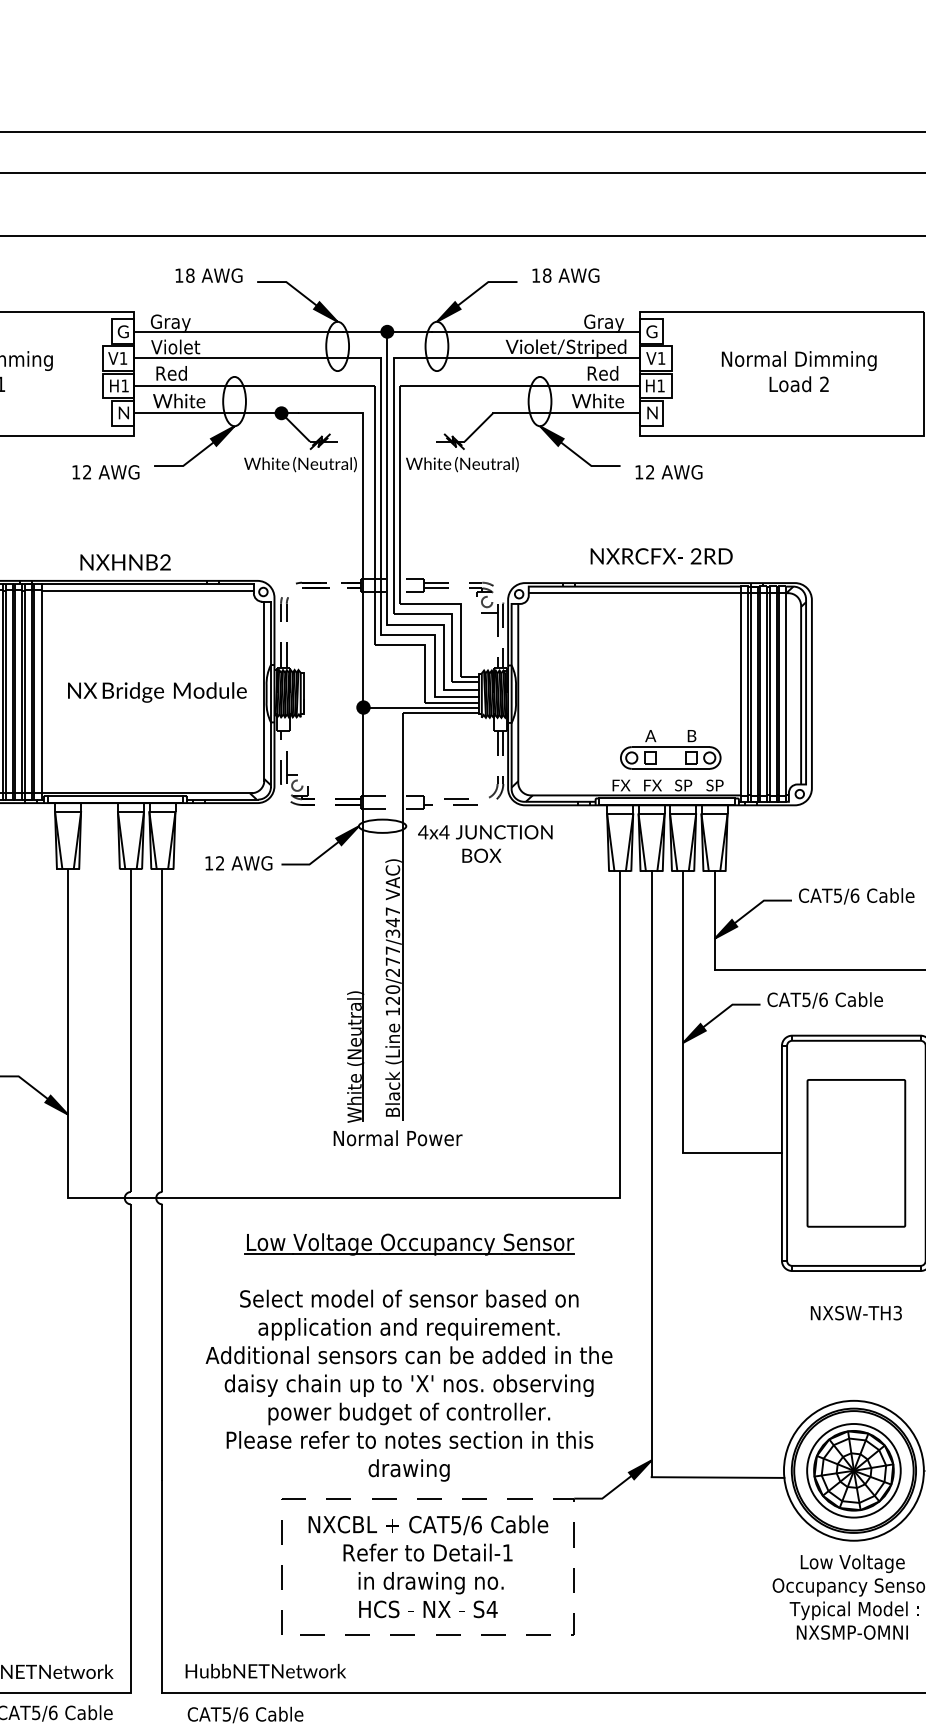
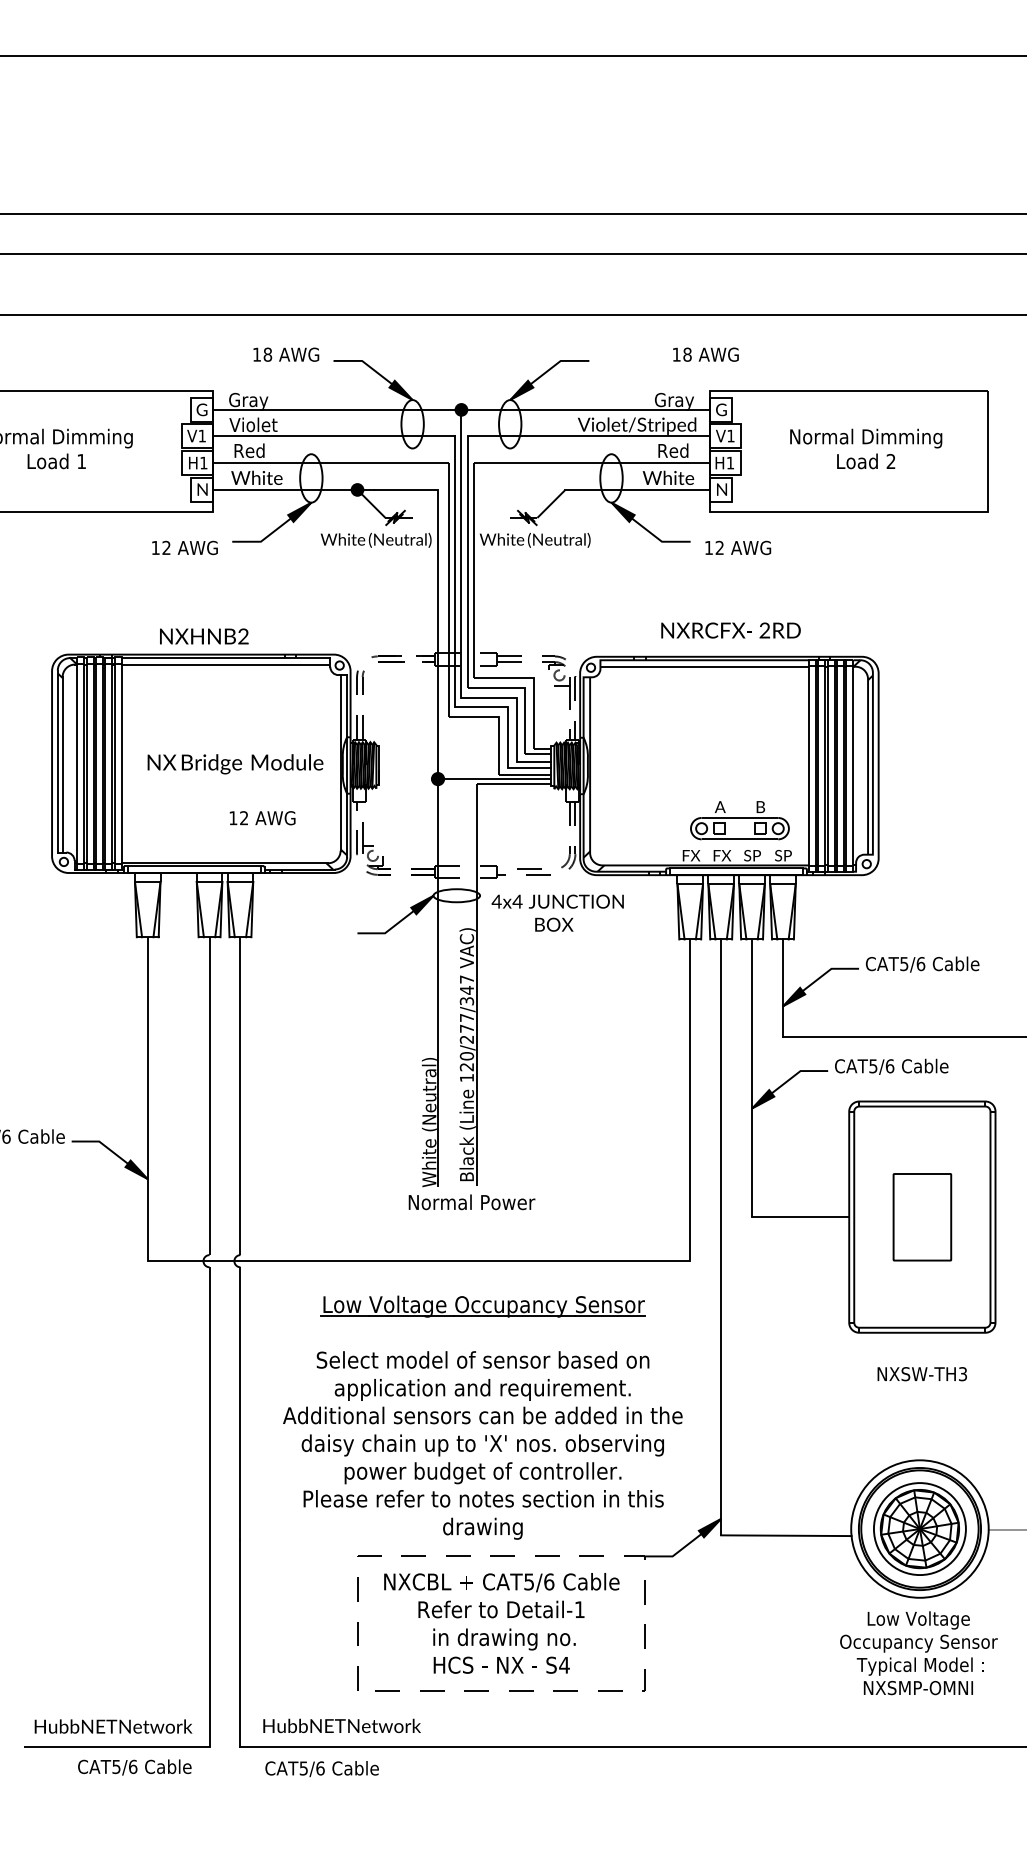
text: (565, 275) -> (705, 354), moved
text: (238, 863) -> (262, 818), moved
part: (856, 1153) -> (922, 1217), size x0.6

